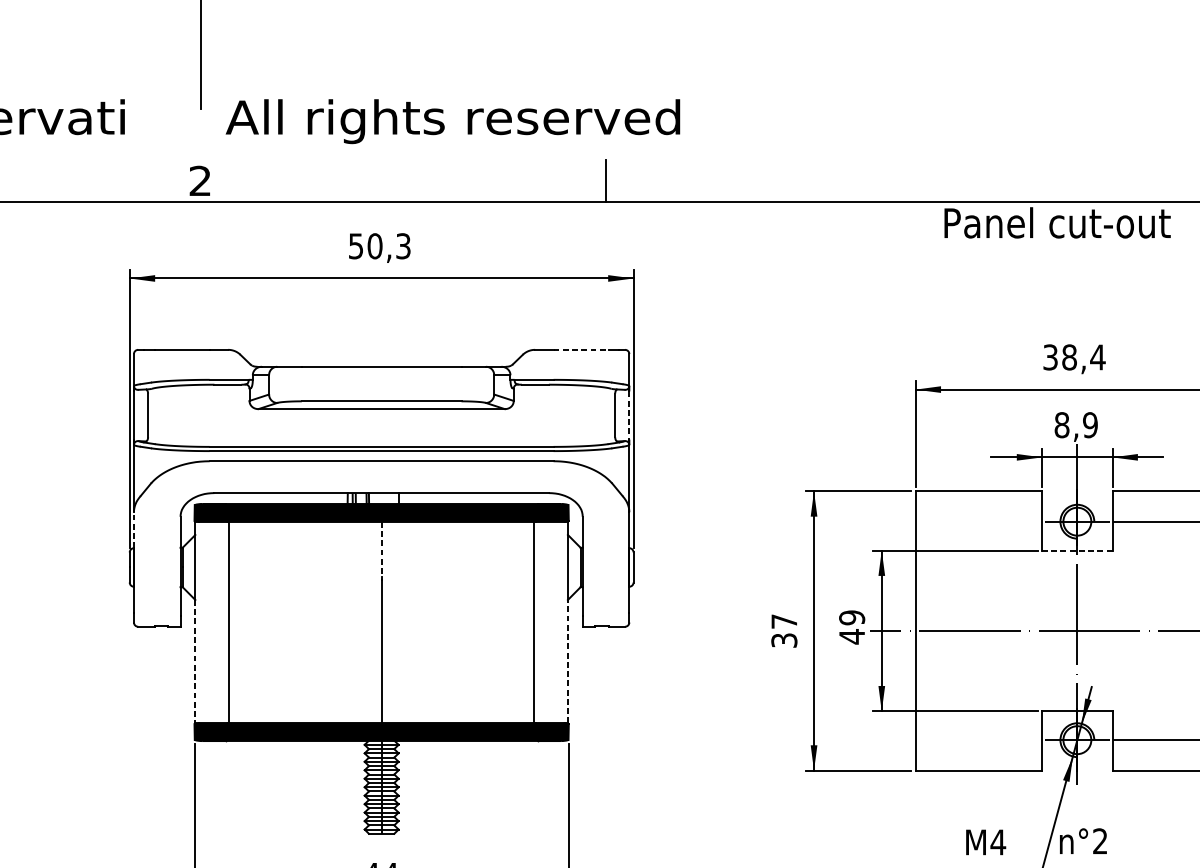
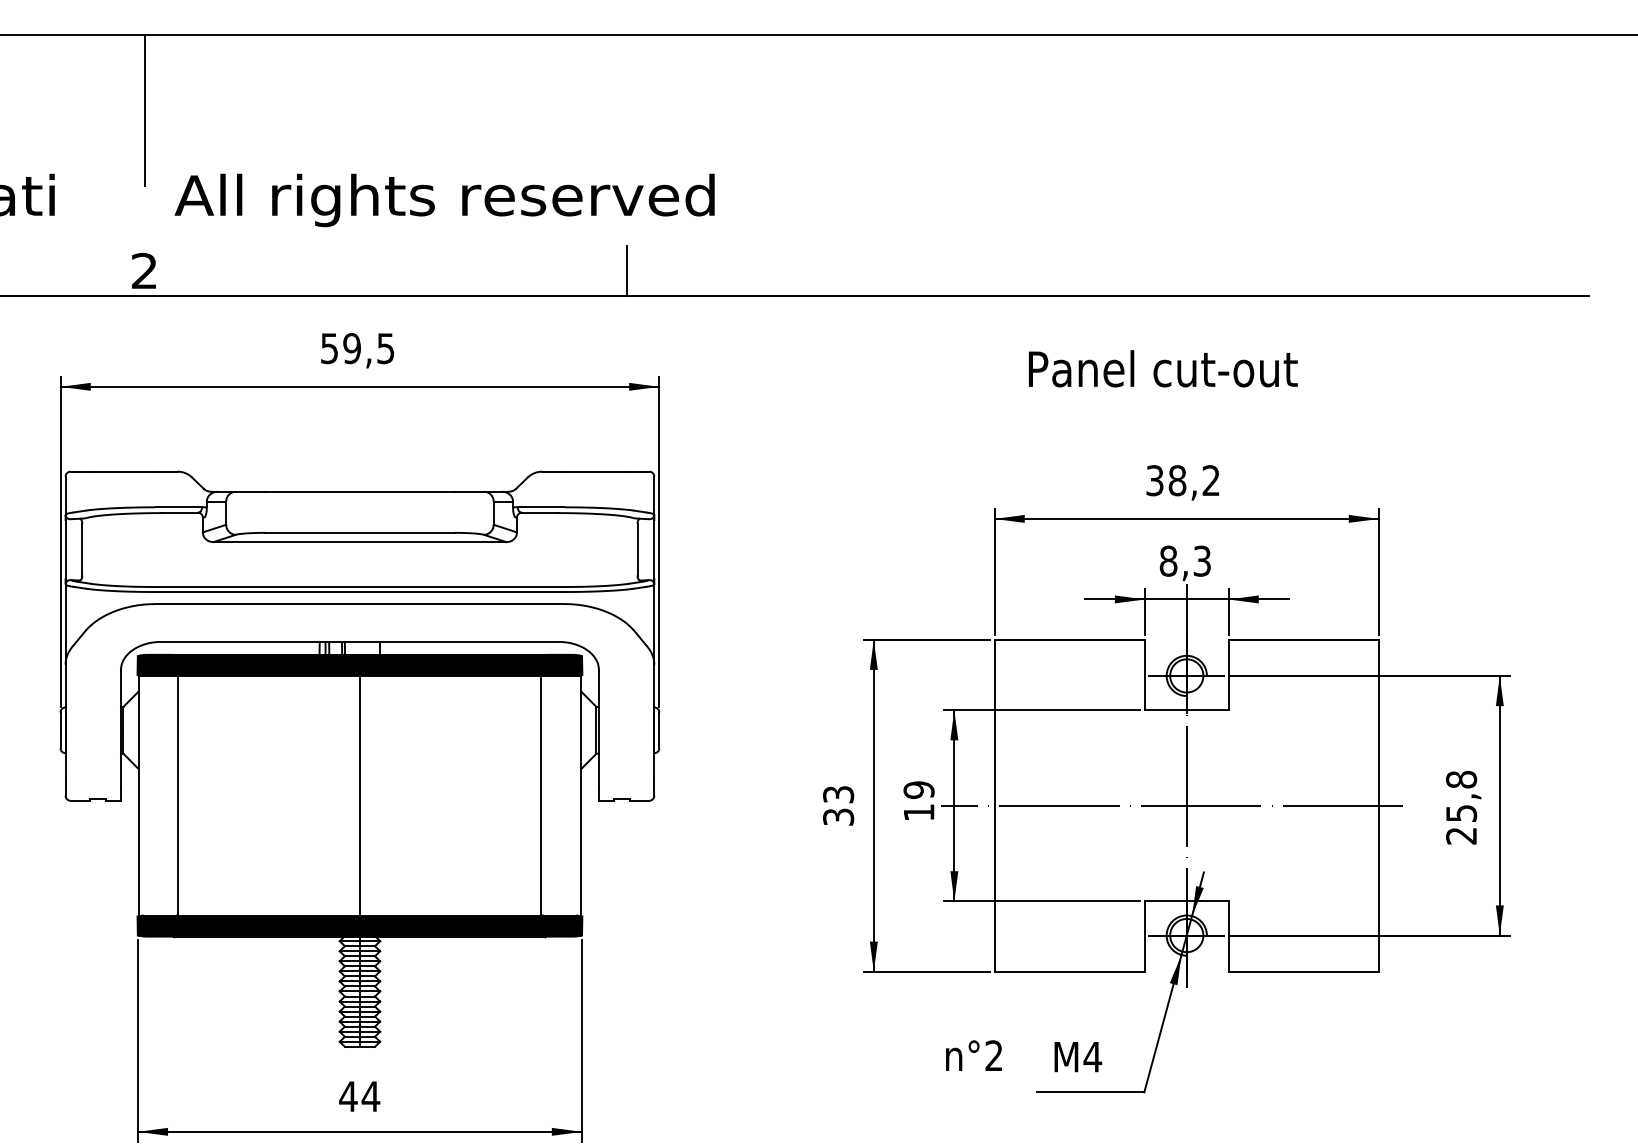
text: (1057, 222) -> (1163, 368), moved
text: (388, 246) -> (368, 348), 50,3 -> 59,5
line: (580, 349) -> (596, 471), dashed -> solid
text: (1097, 357) -> (1210, 480), 38,4 -> 38,2
line: (629, 415) -> (654, 549), dashed -> solid
text: (1090, 424) -> (1202, 560), 8,9 -> 8,3
line: (133, 529) -> (65, 685), dashed -> solid
line: (381, 549) -> (359, 708), dashed -> solid
line: (1077, 550) -> (1186, 710), dashed -> solid
text: (784, 621) -> (838, 794), 37 -> 33
text: (852, 636) -> (919, 812), 49 -> 19
line: (195, 661) -> (138, 842), dashed -> solid
line: (568, 661) -> (581, 841), dashed -> solid
text: (1083, 841) -> (973, 1055), moved

